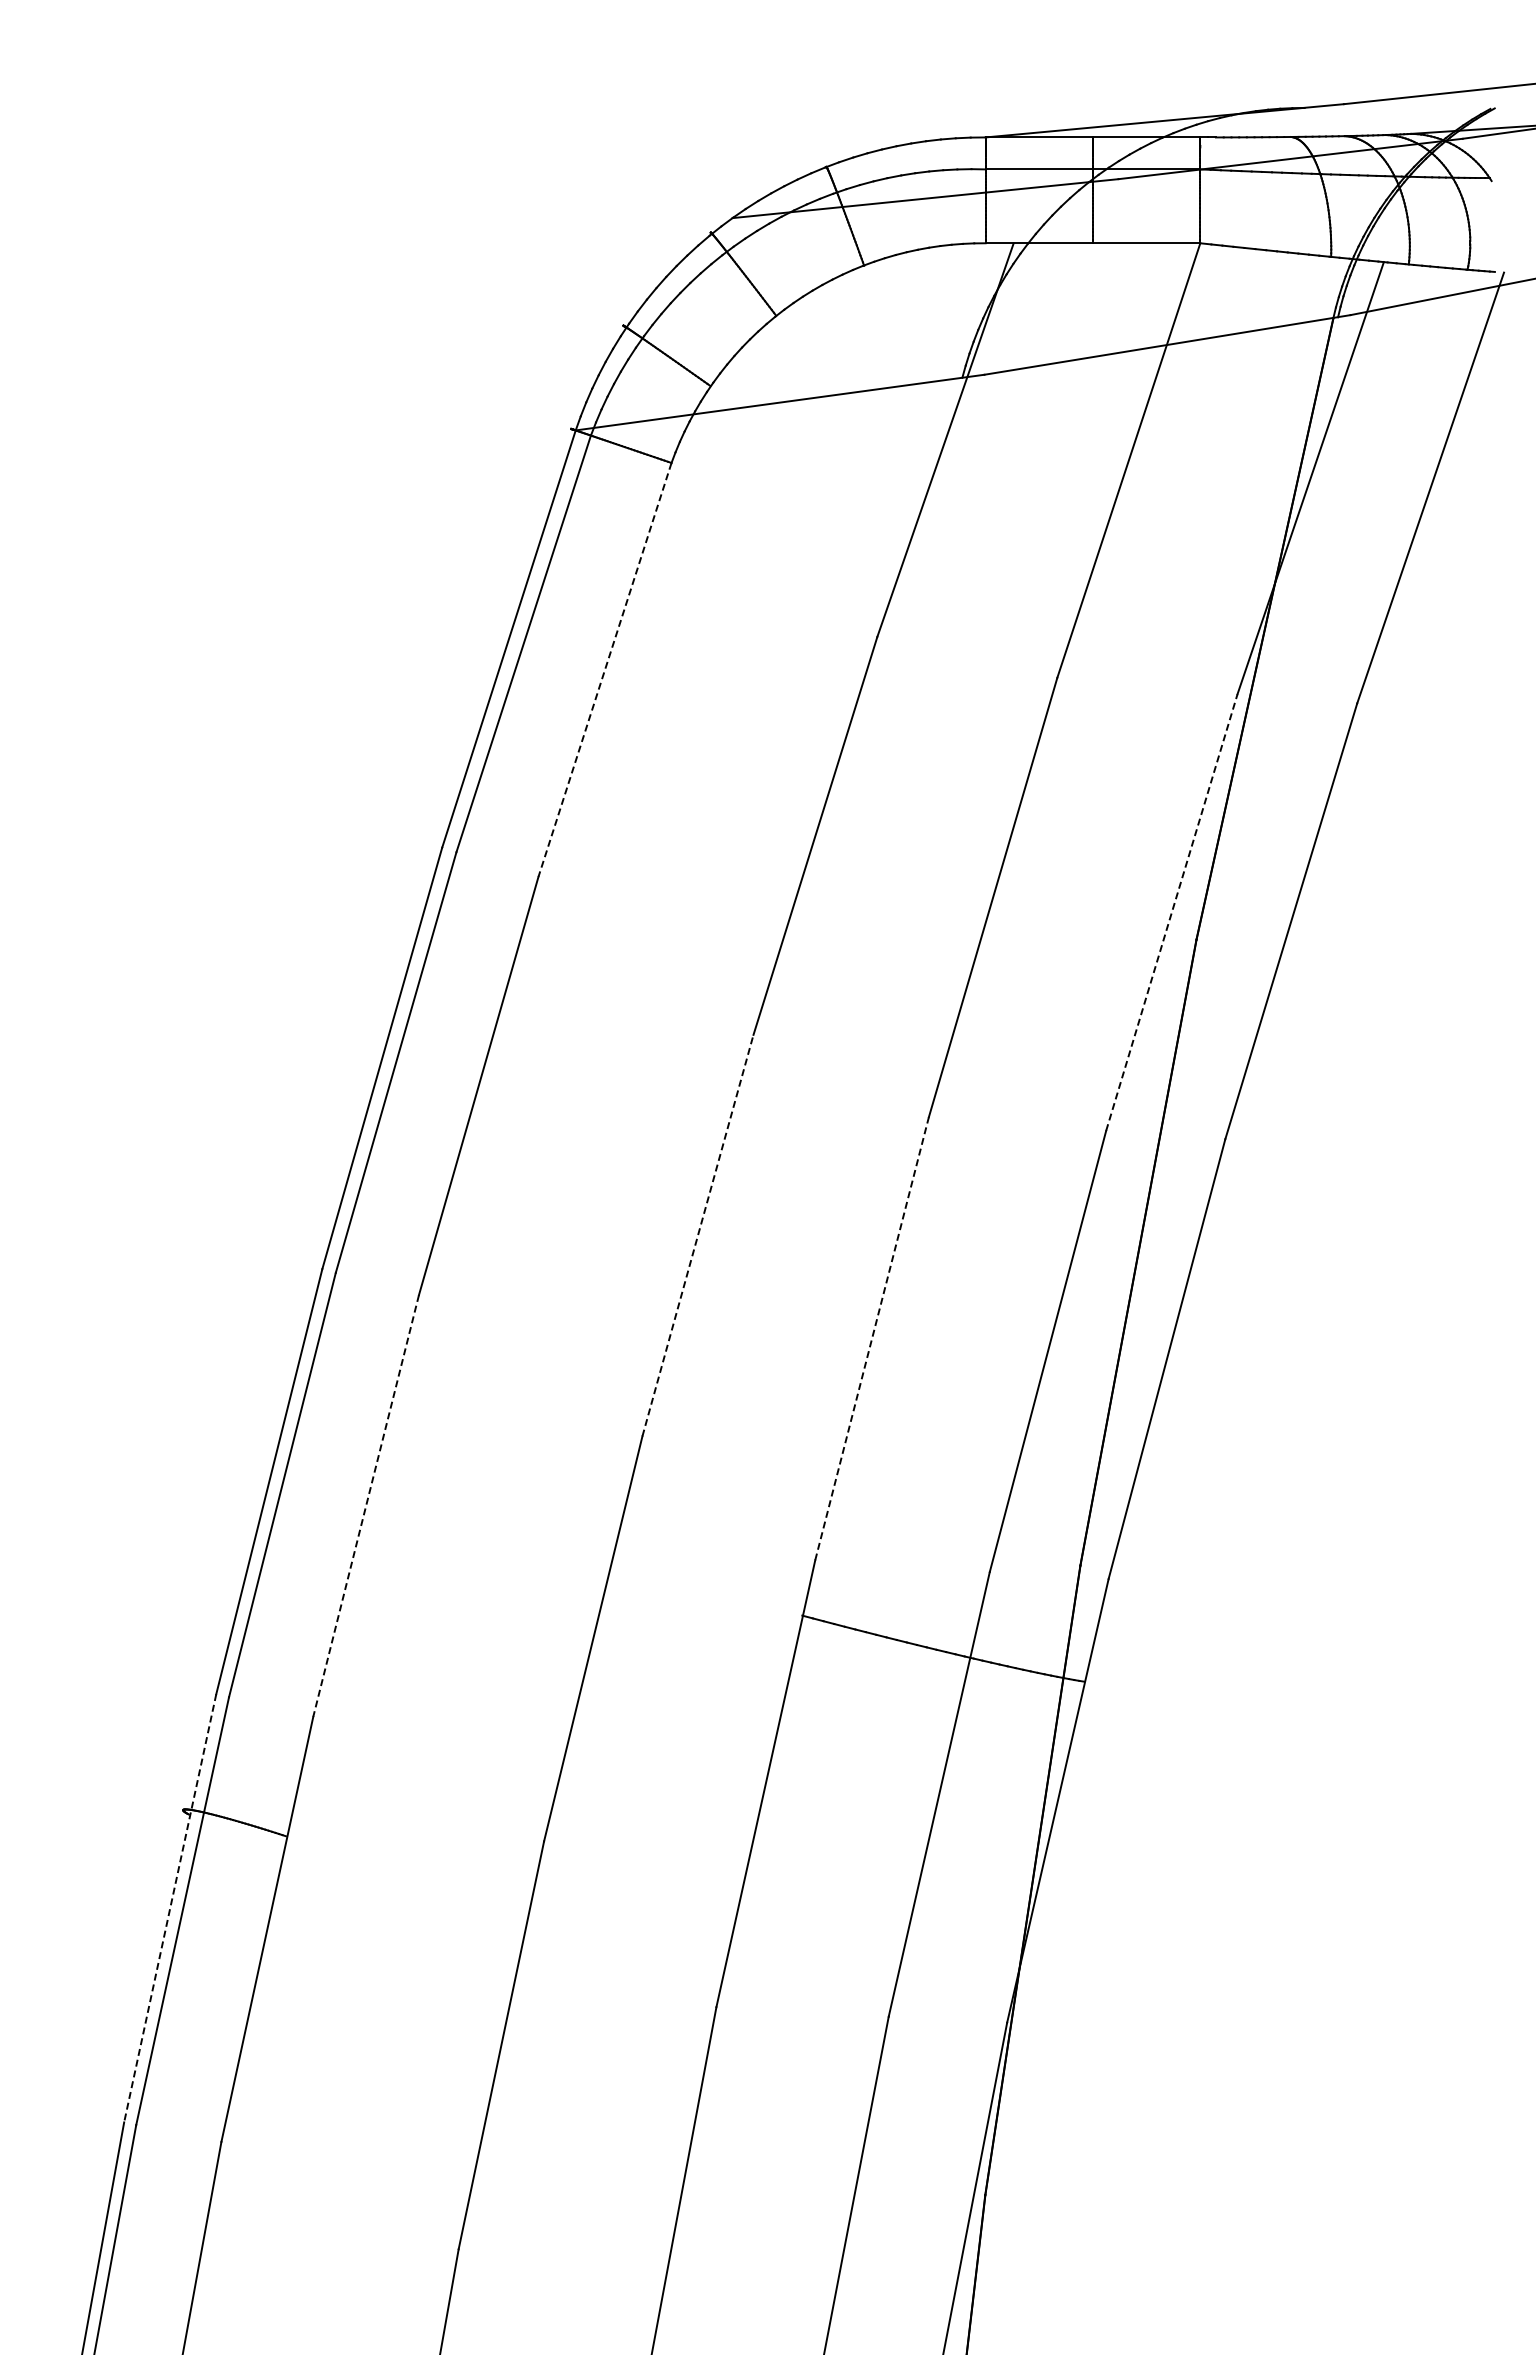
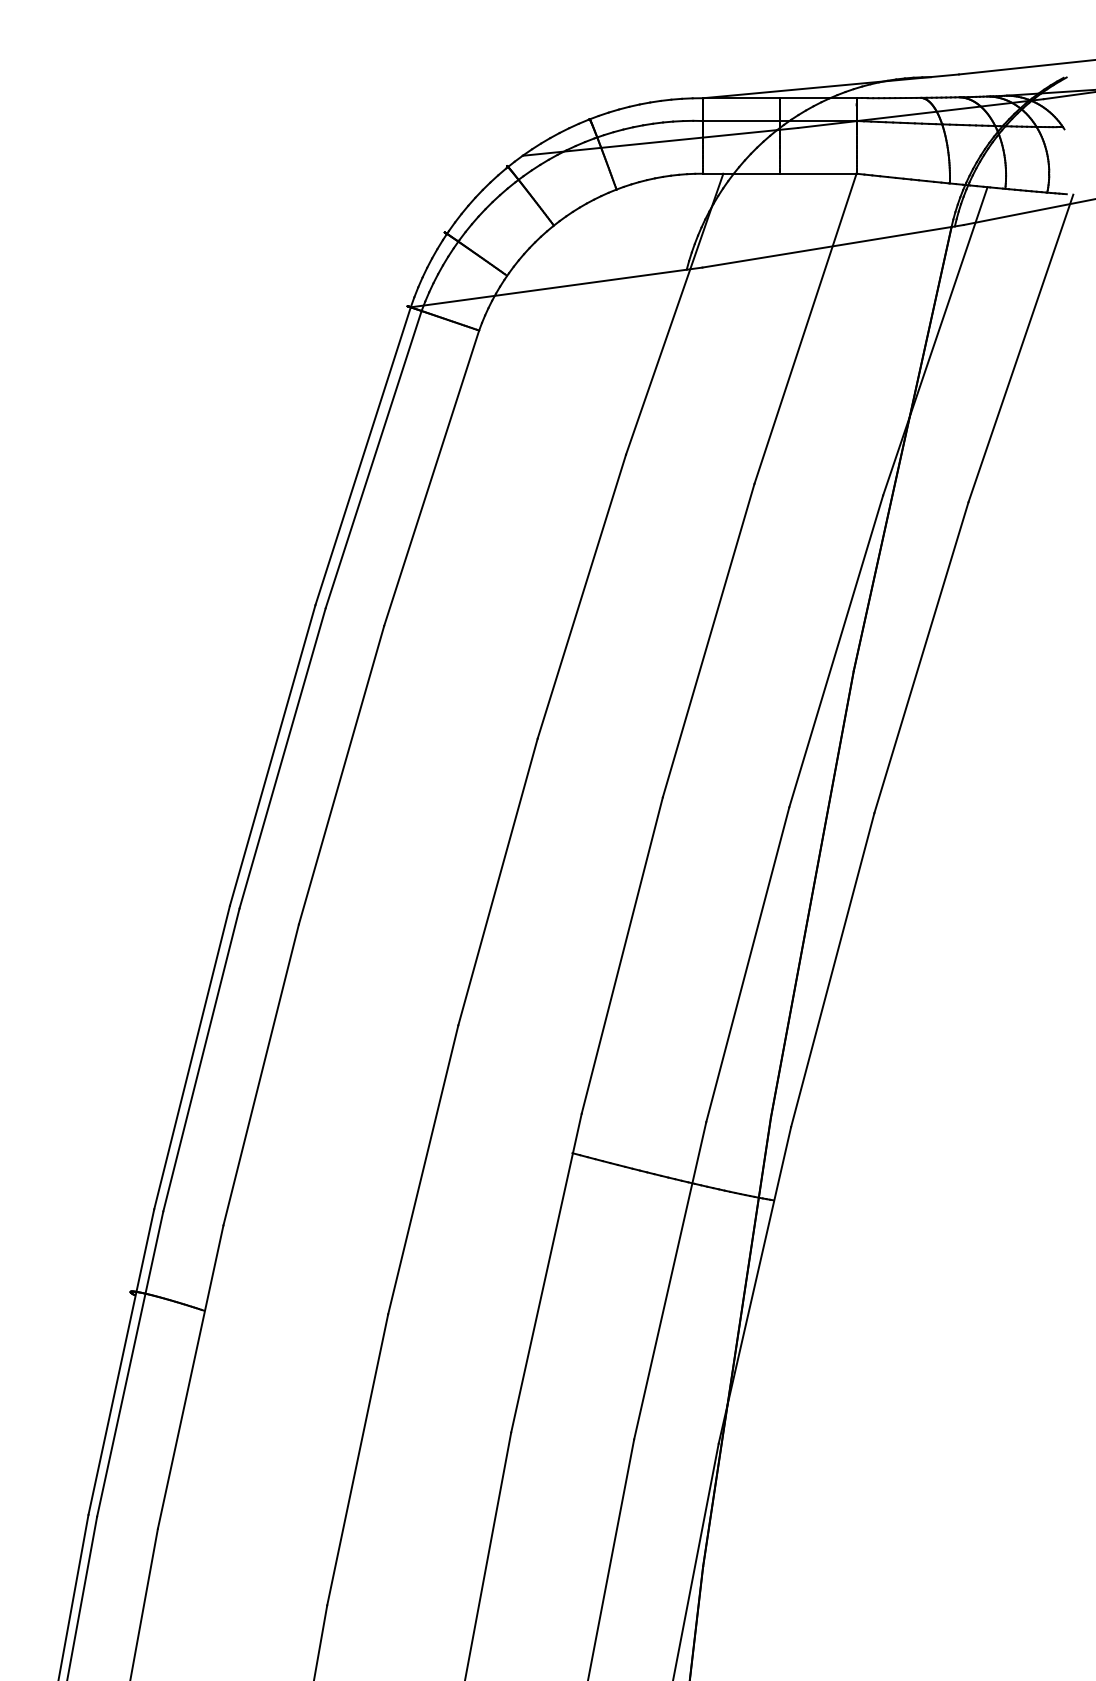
line: (604, 670) -> (431, 478), dashed -> solid
line: (1172, 912) -> (836, 651), dashed -> solid
line: (698, 1235) -> (498, 881), dashed -> solid
line: (872, 1338) -> (622, 955), dashed -> solid
line: (366, 1506) -> (261, 1075), dashed -> solid
line: (170, 1908) -> (121, 1362), dashed -> solid

